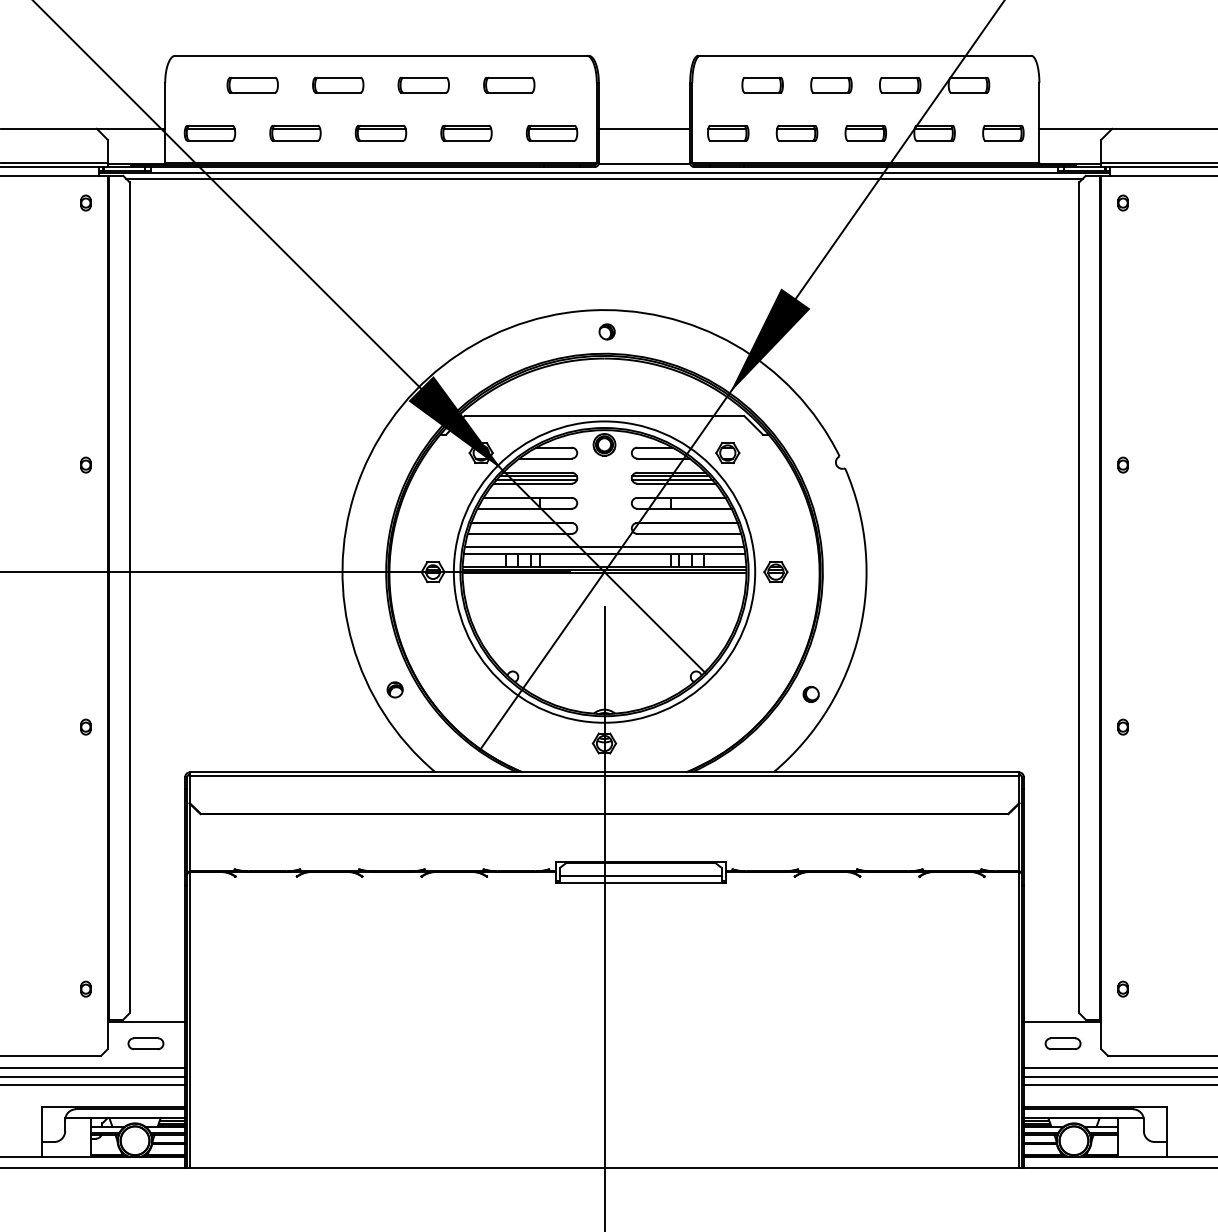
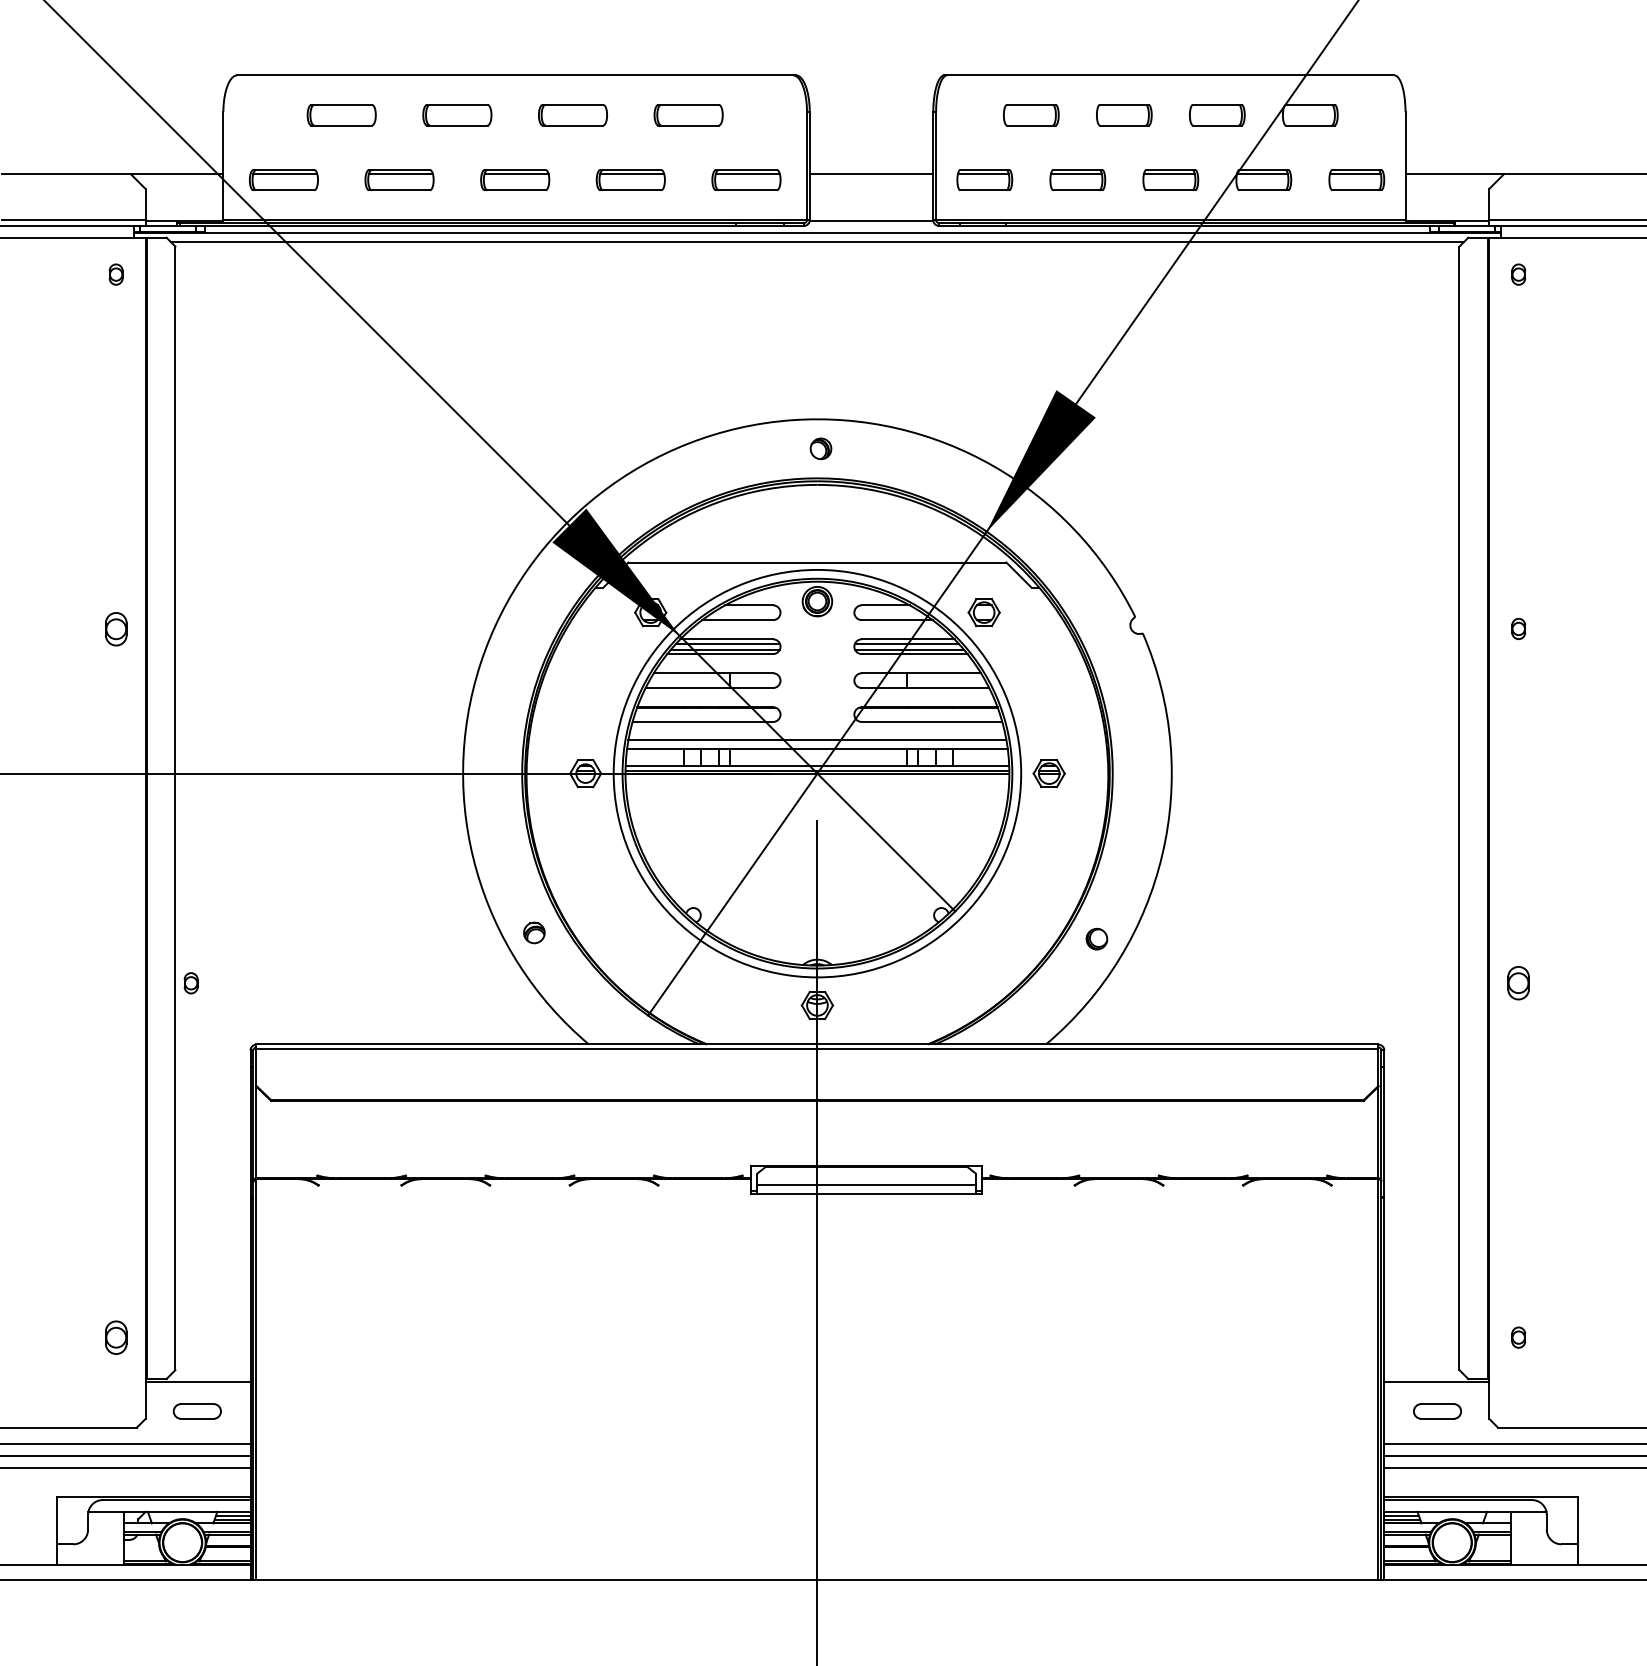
part: (85, 464) -> (115, 628), size x1.6
part: (85, 727) -> (190, 983), moved
part: (1122, 727) -> (1518, 983), size x1.6
part: (85, 989) -> (115, 1337), size x1.6

